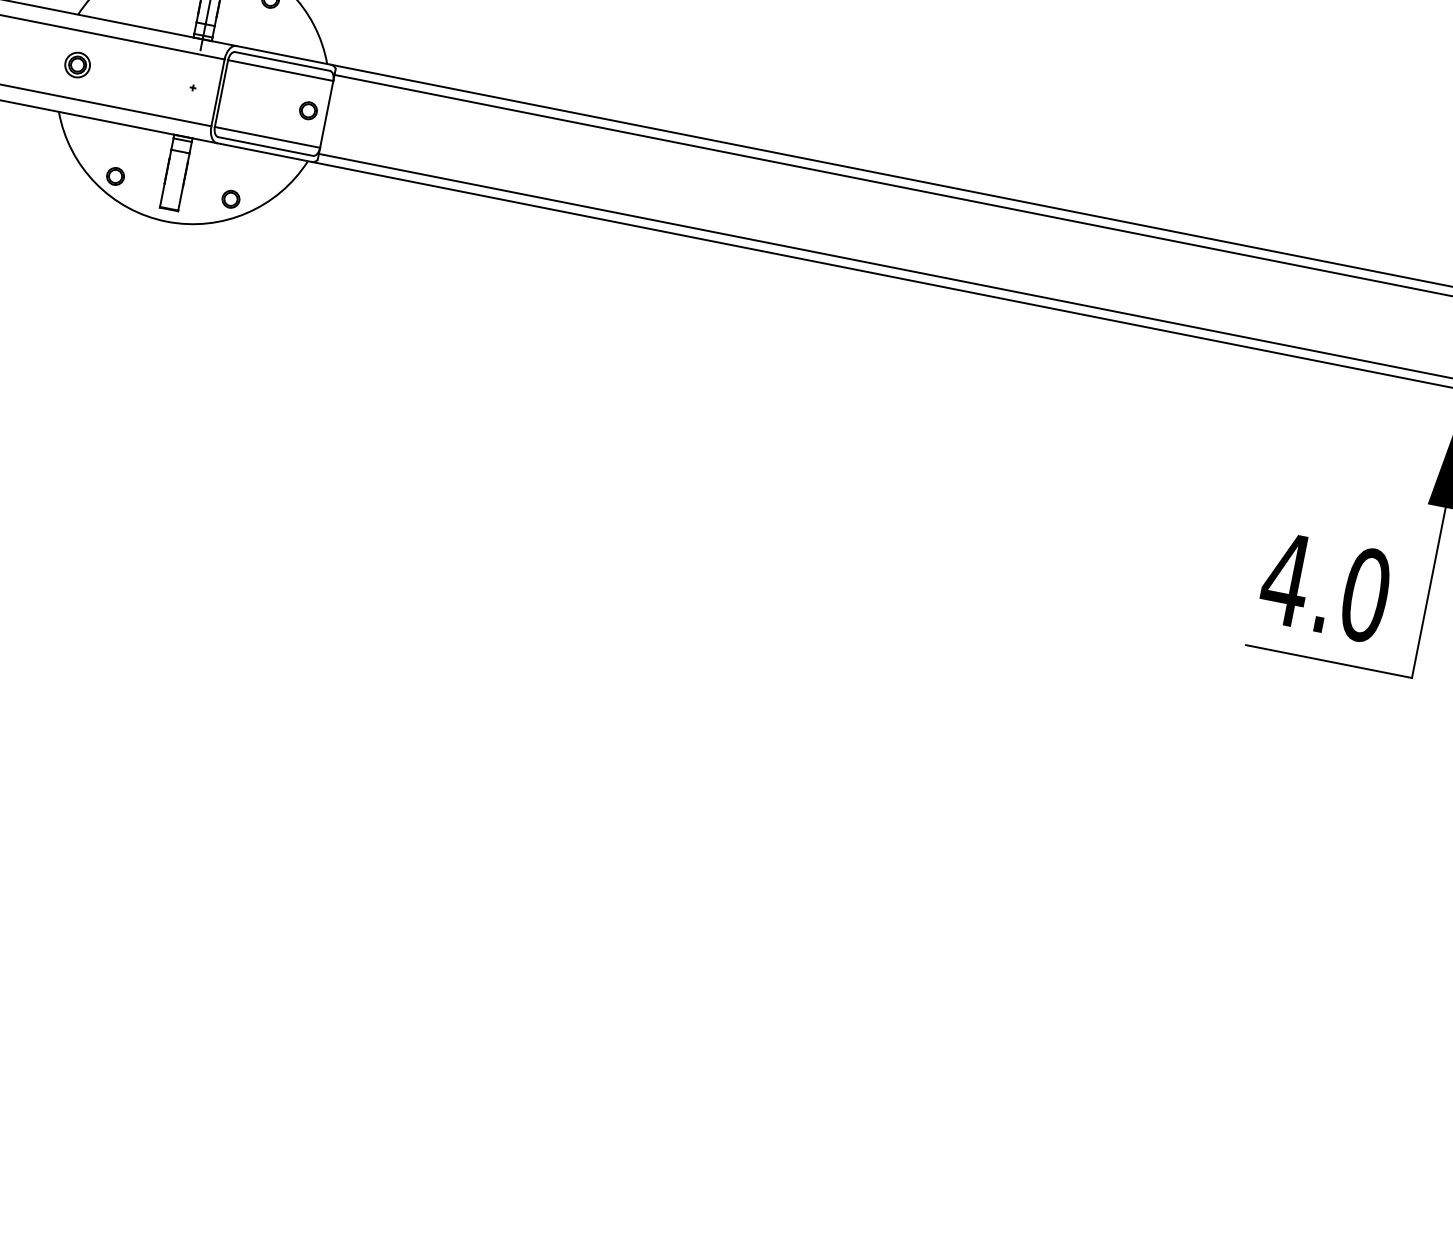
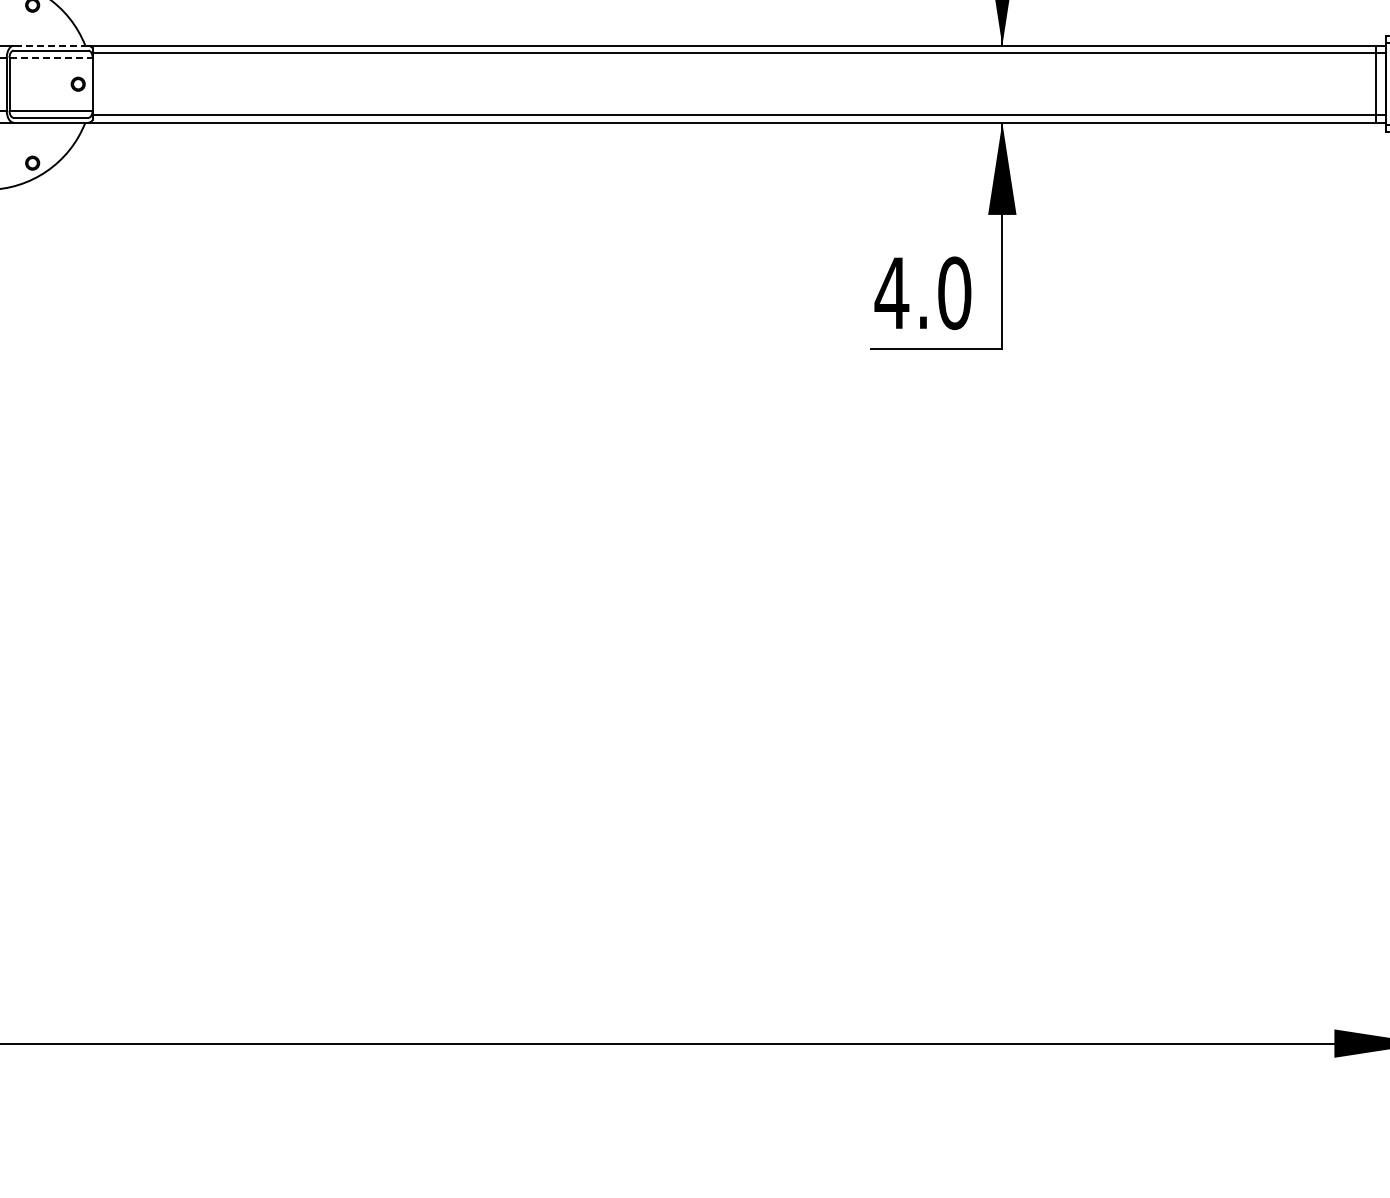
line: (283, 54) -> (50, 45), solid -> dashed
line: (281, 70) -> (51, 57), solid -> dashed

